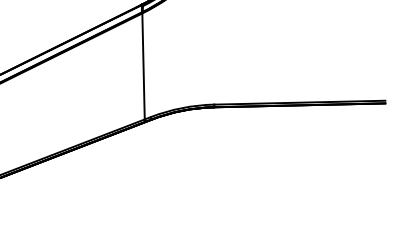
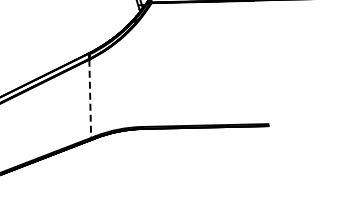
line: (143, 67) -> (90, 99), solid -> dashed

